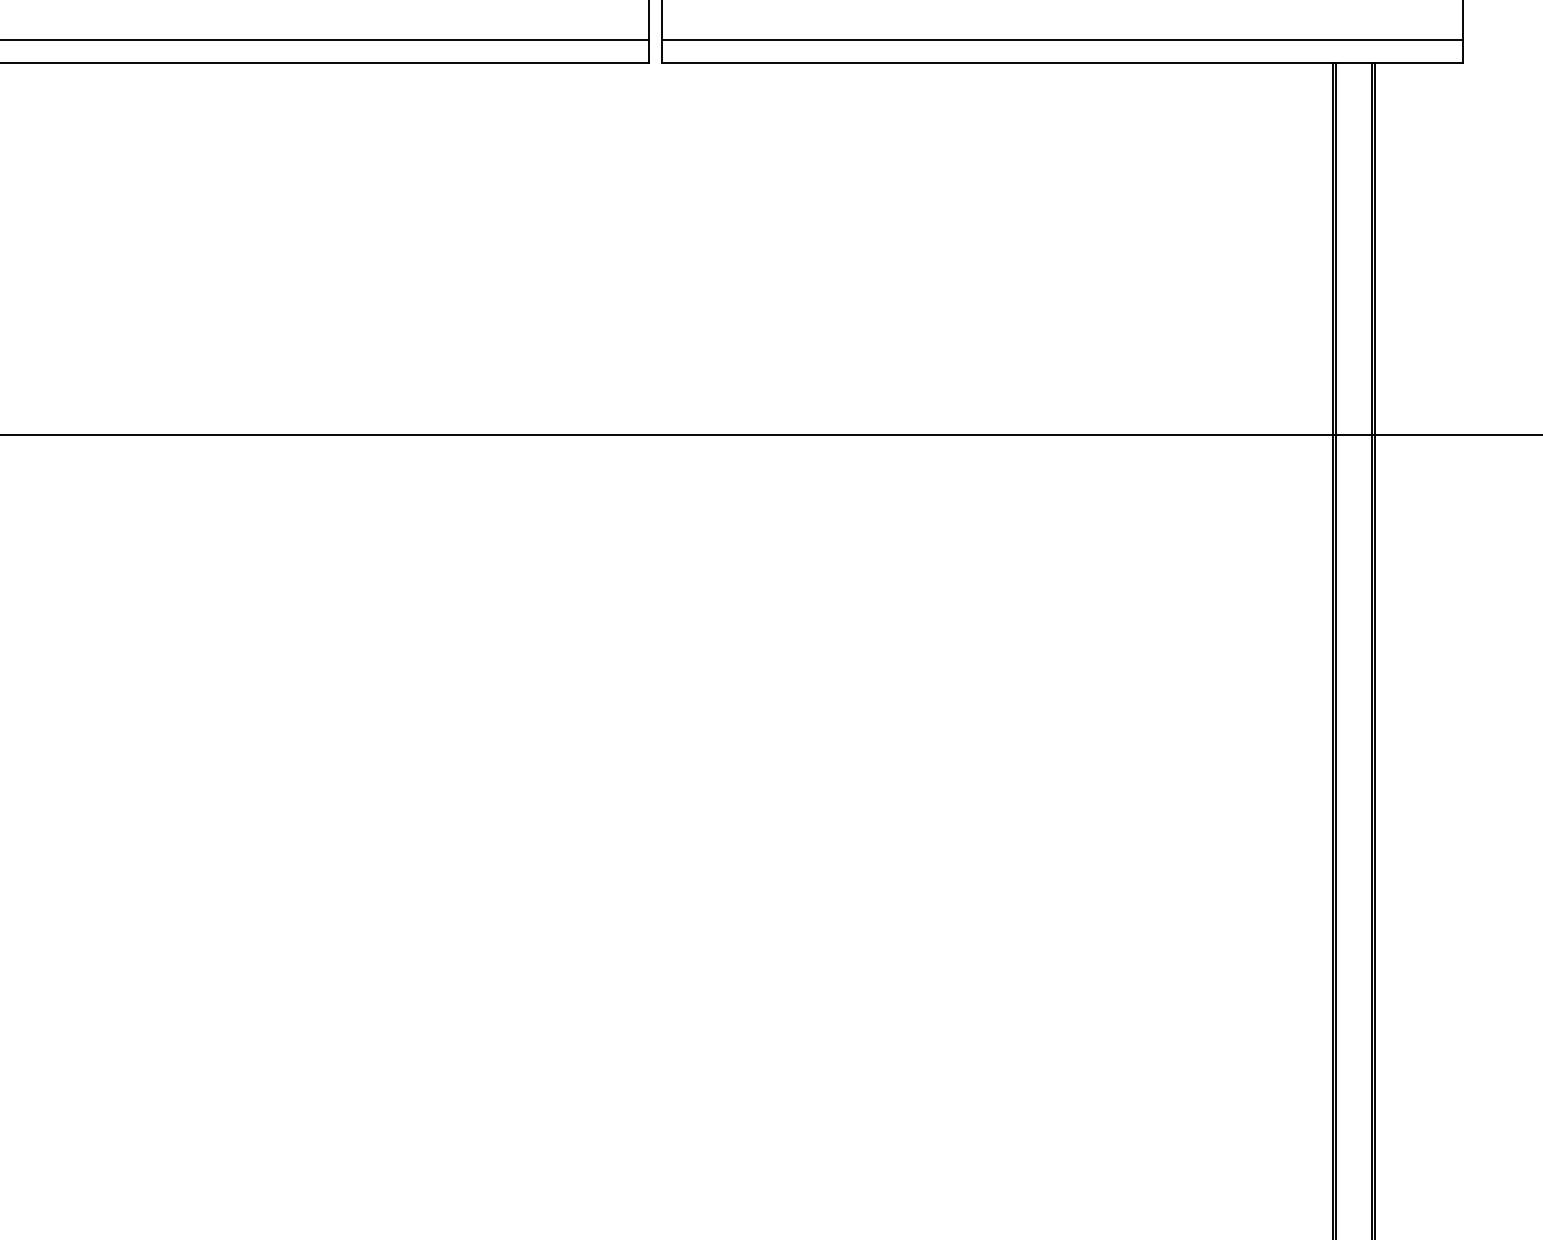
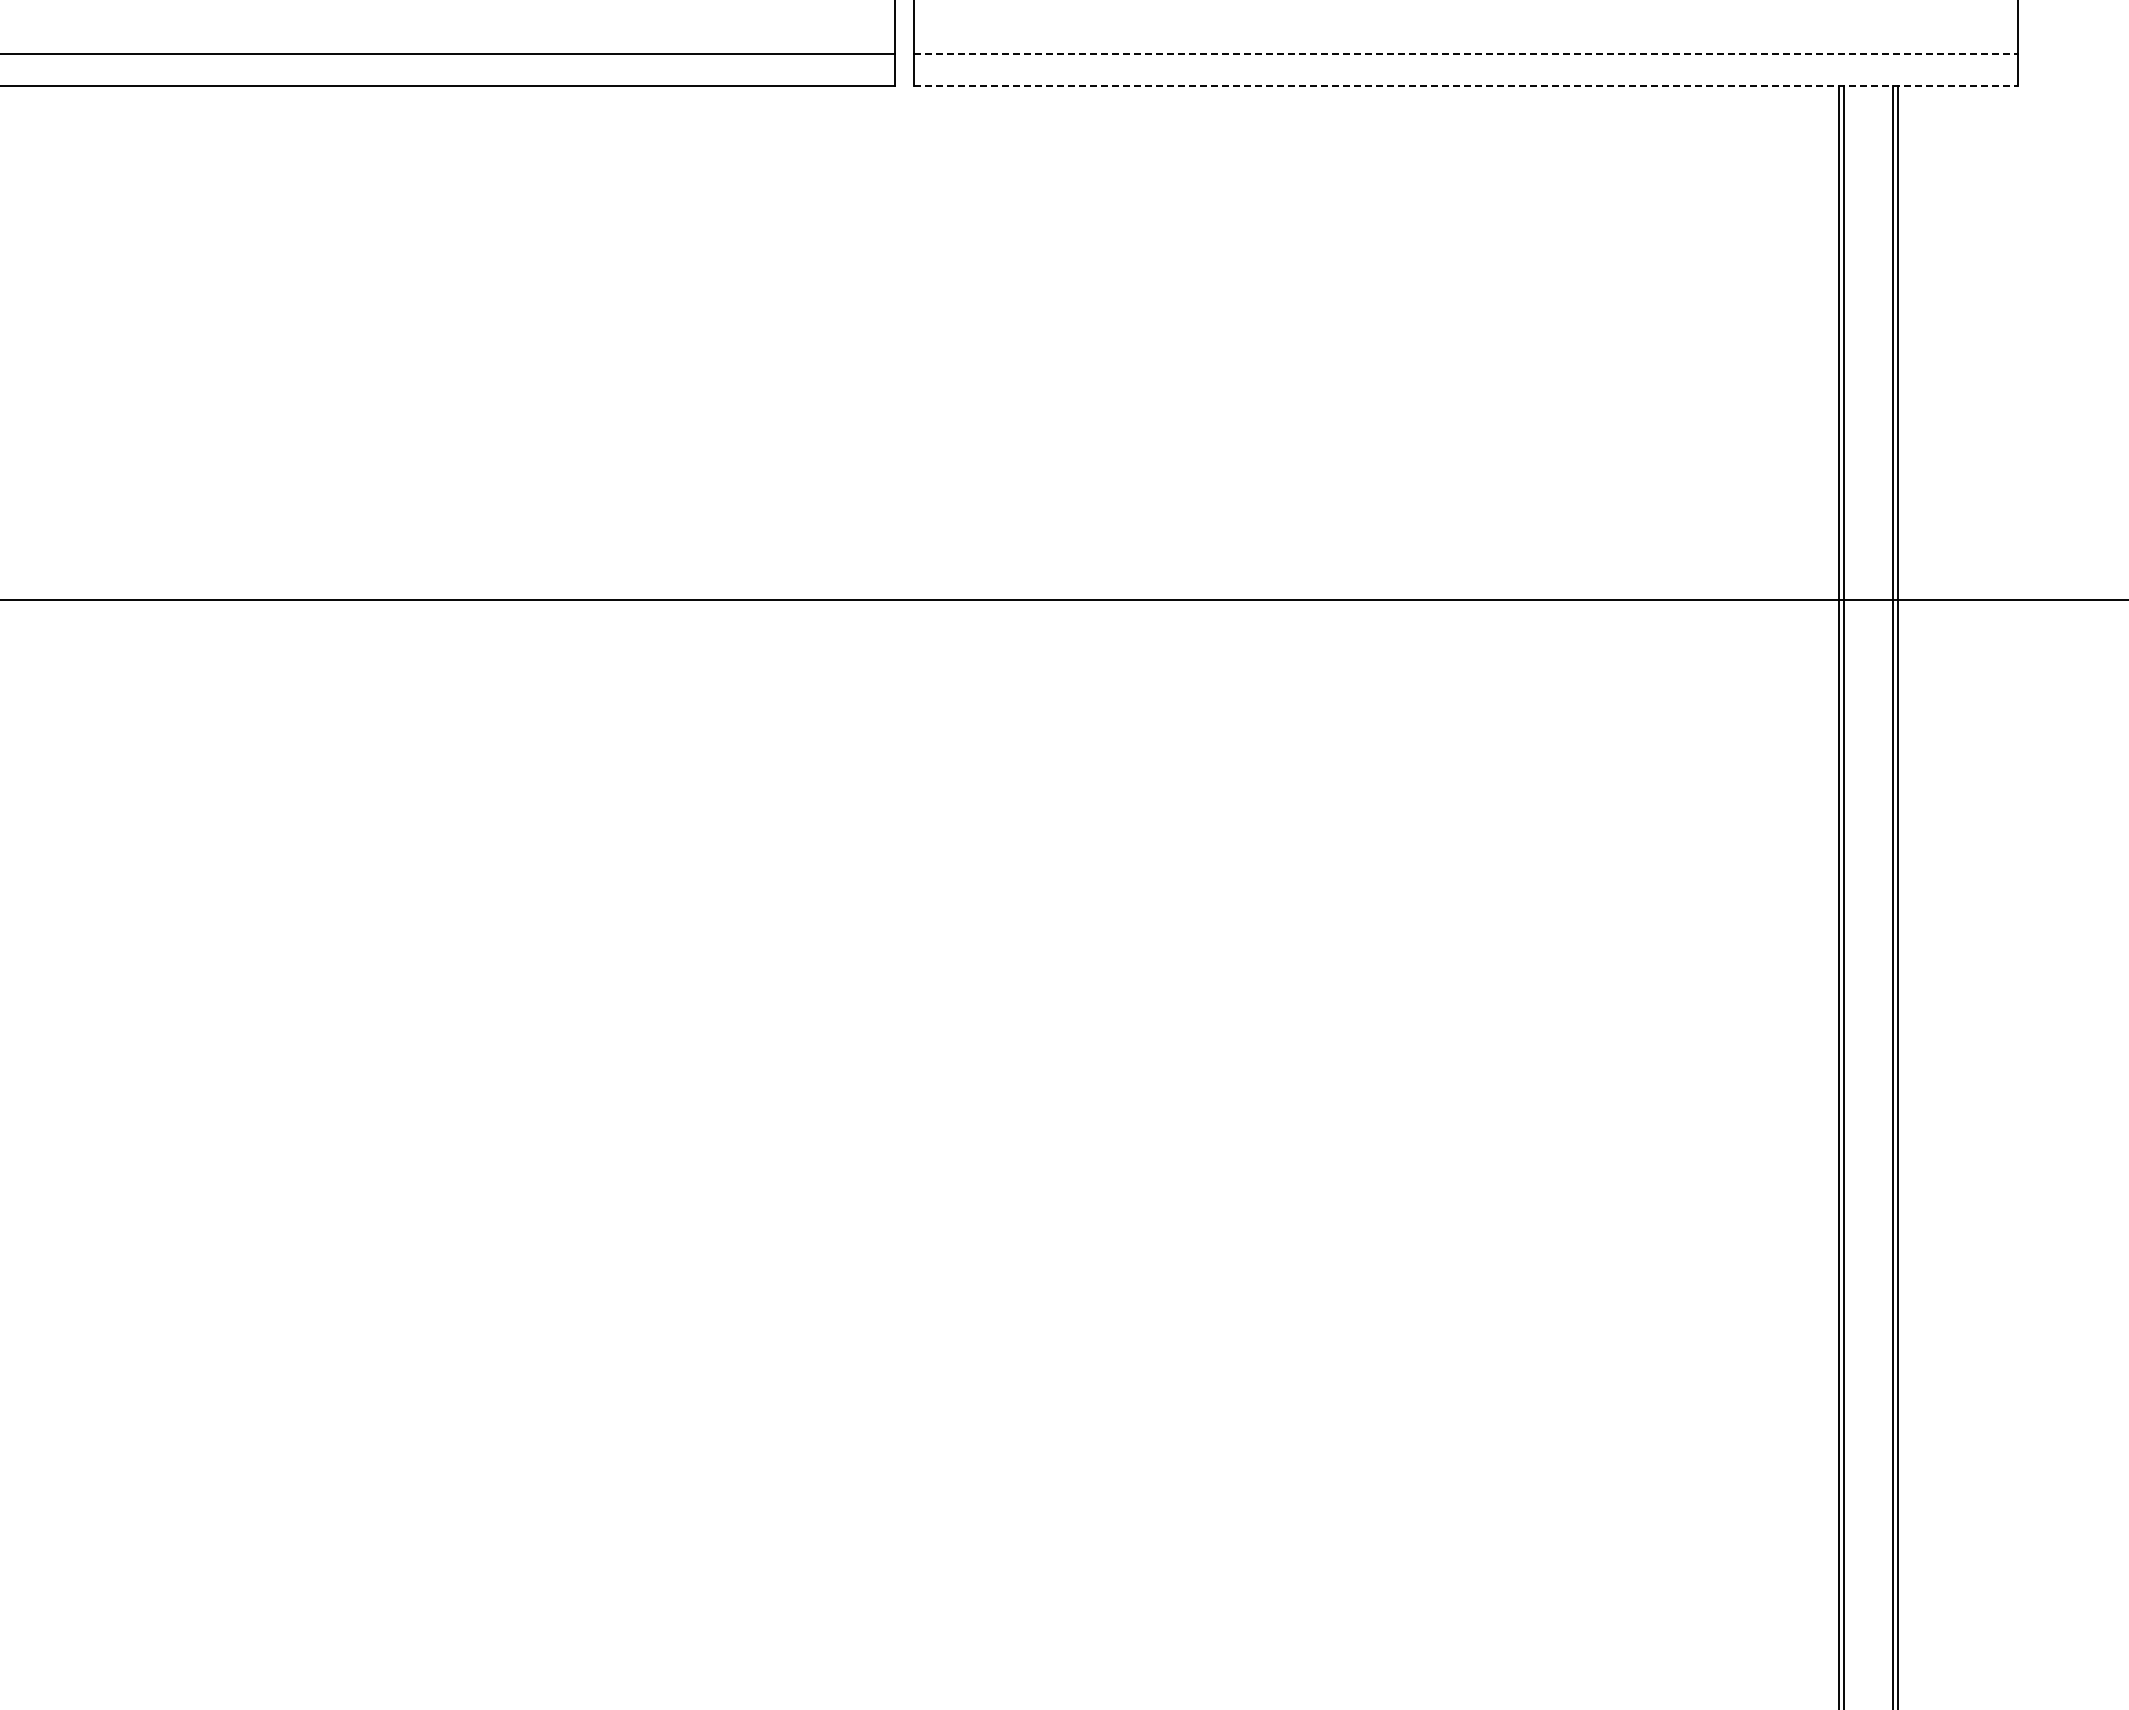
line: (1062, 39) -> (1466, 54), solid -> dashed
line: (1062, 62) -> (1466, 86), solid -> dashed

